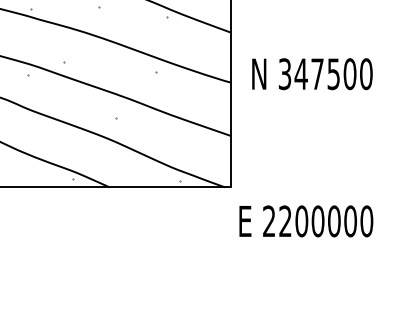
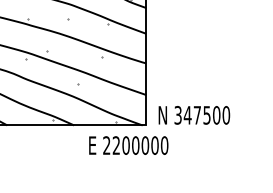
text: (312, 74) -> (194, 115), moved
text: (305, 221) -> (128, 145), moved

